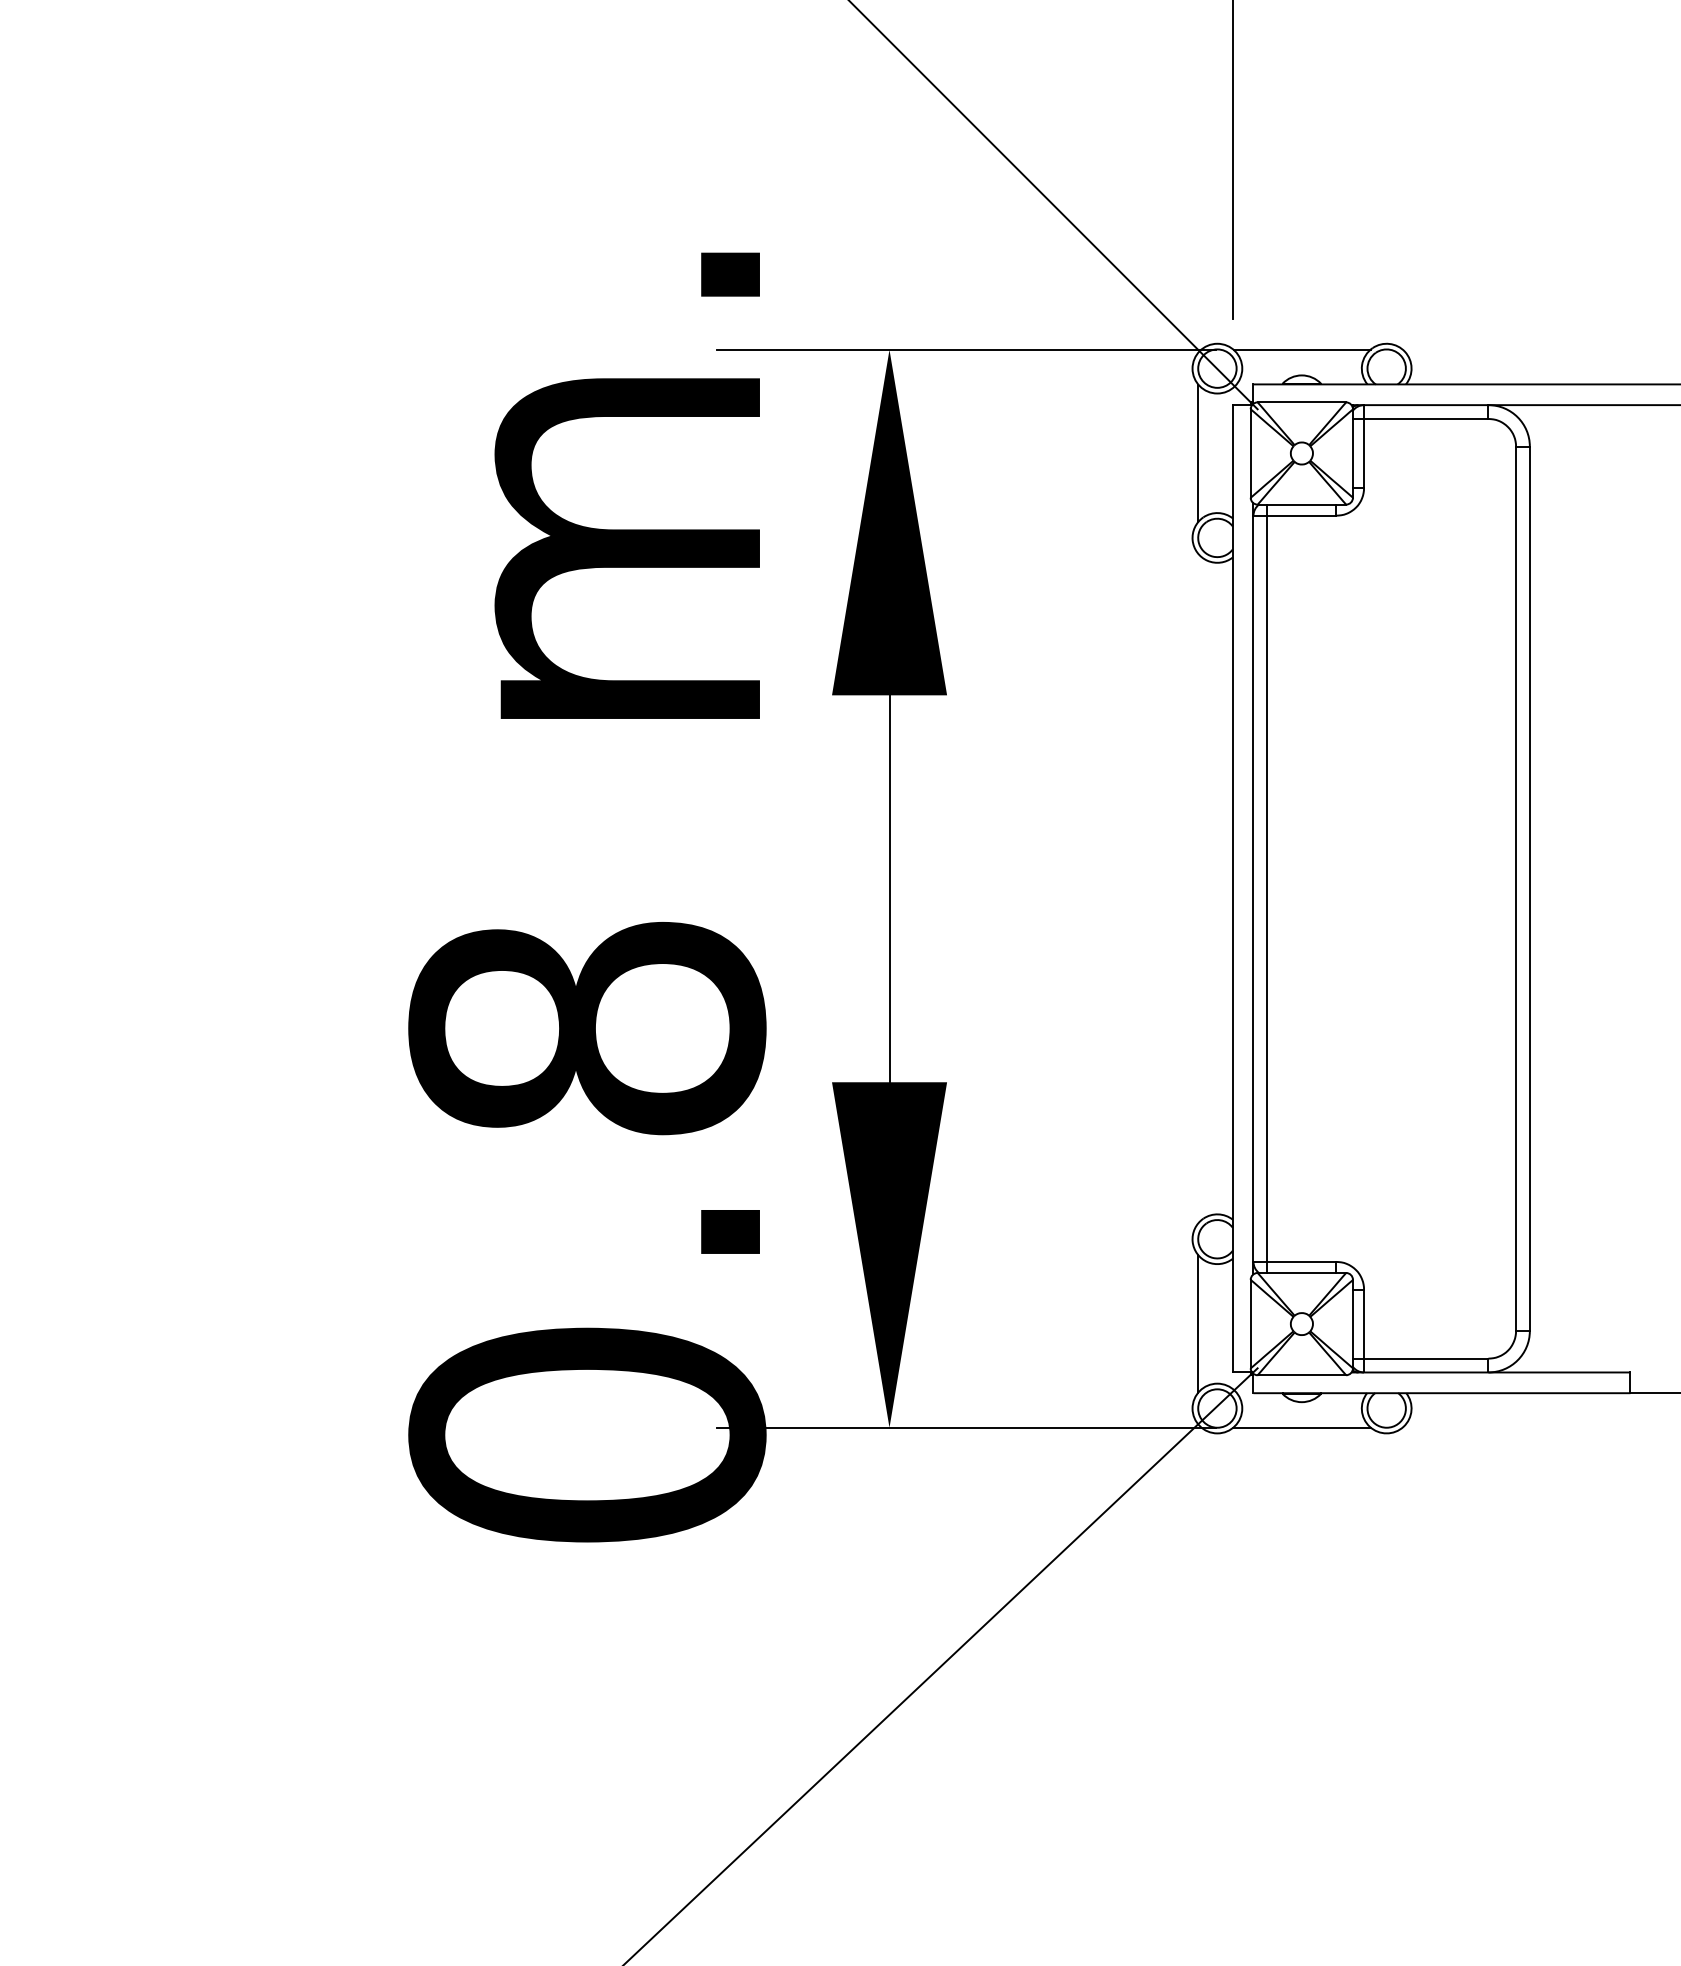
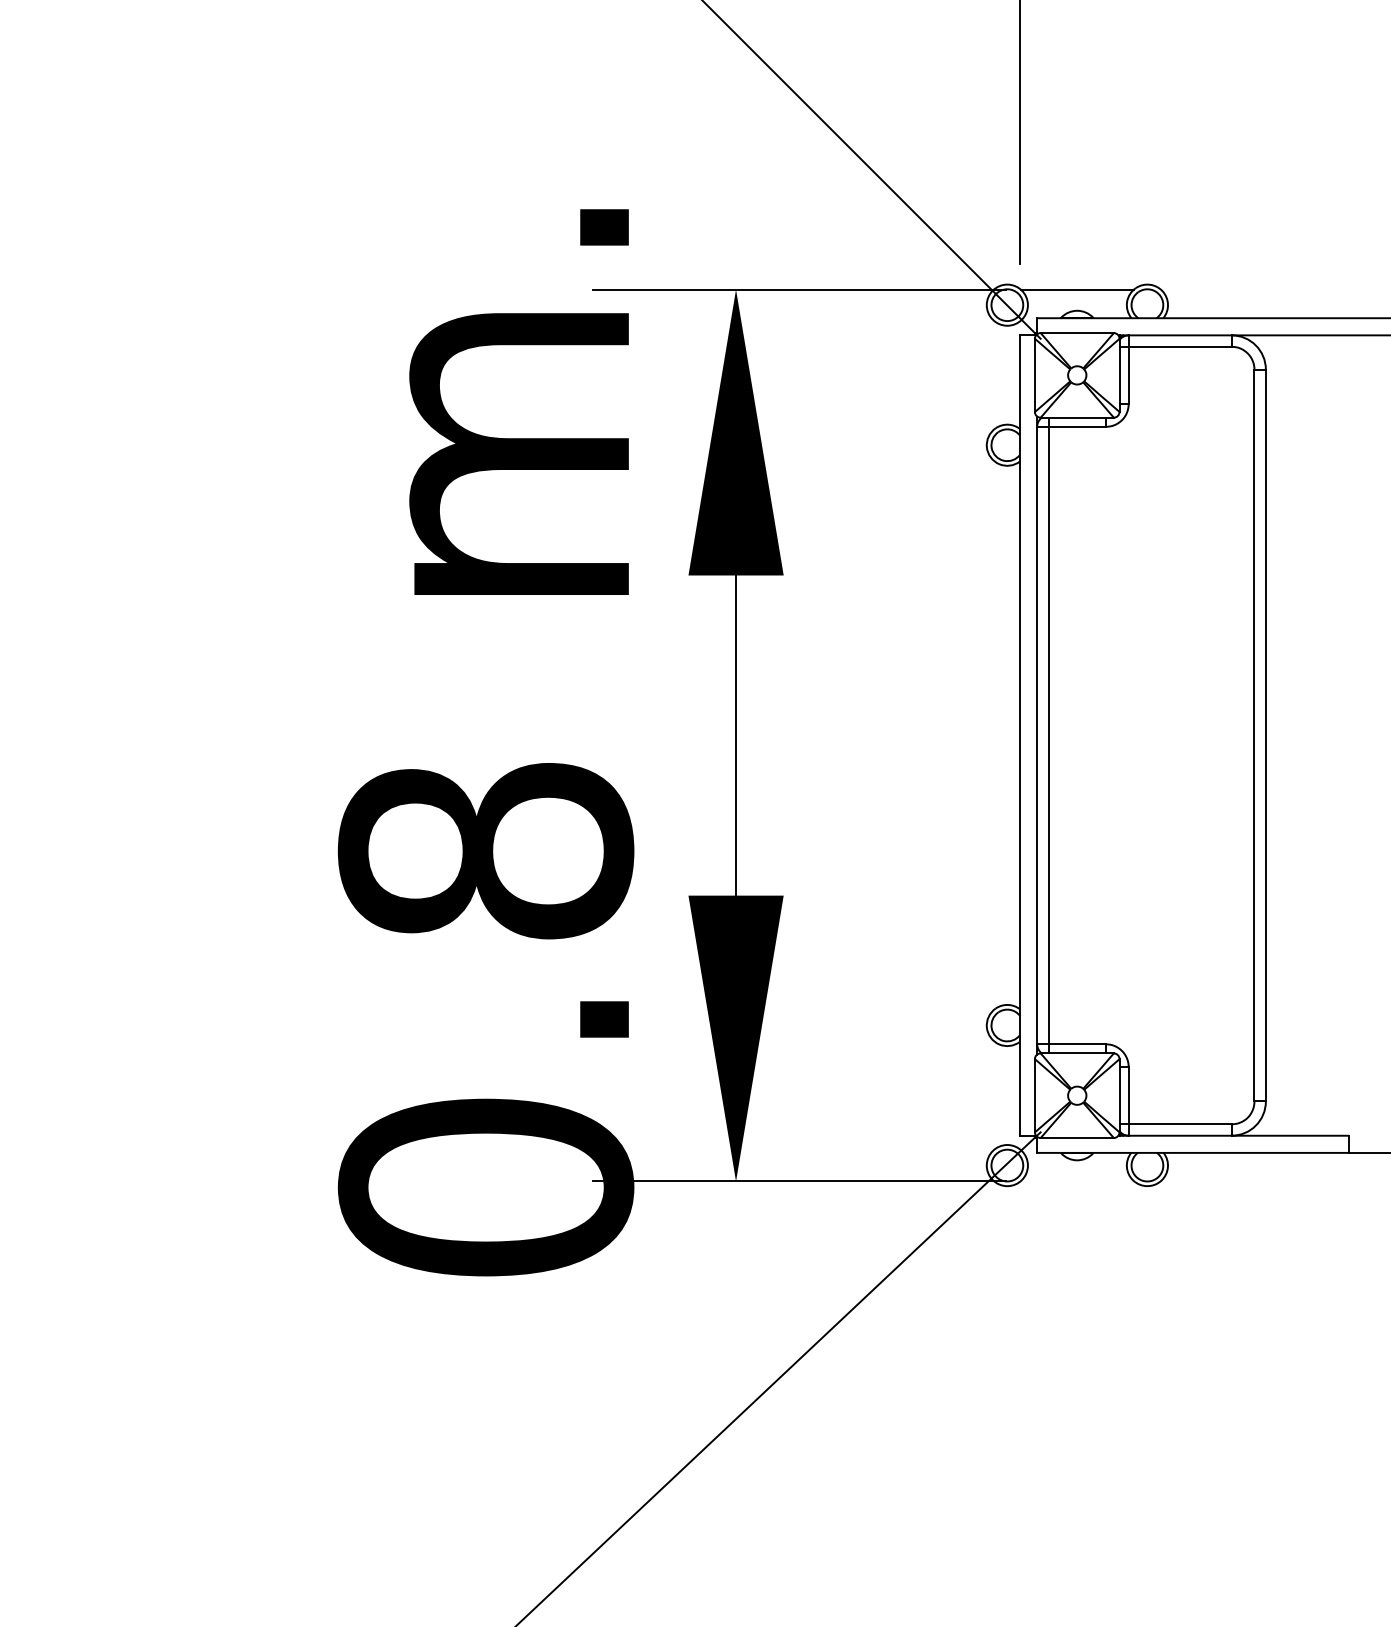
line: (1198, 453) -> (991, 375), removed
line: (1198, 1323) -> (991, 1095), removed
line: (1302, 1427) -> (1077, 1181), removed

